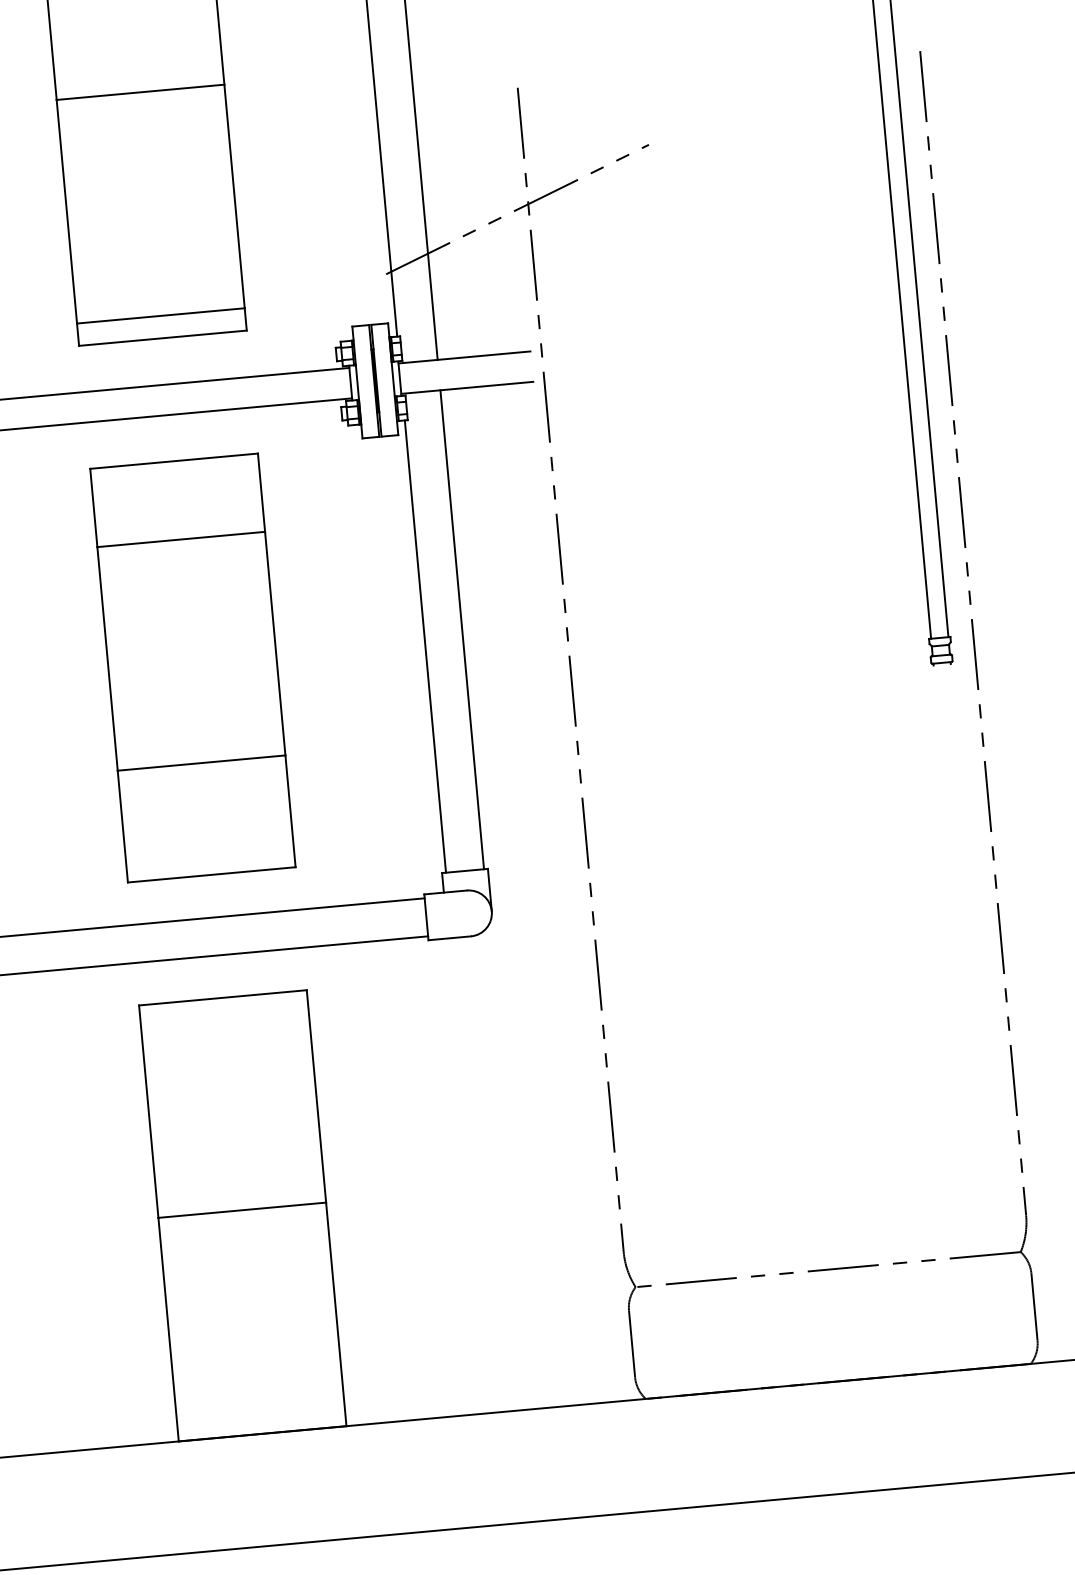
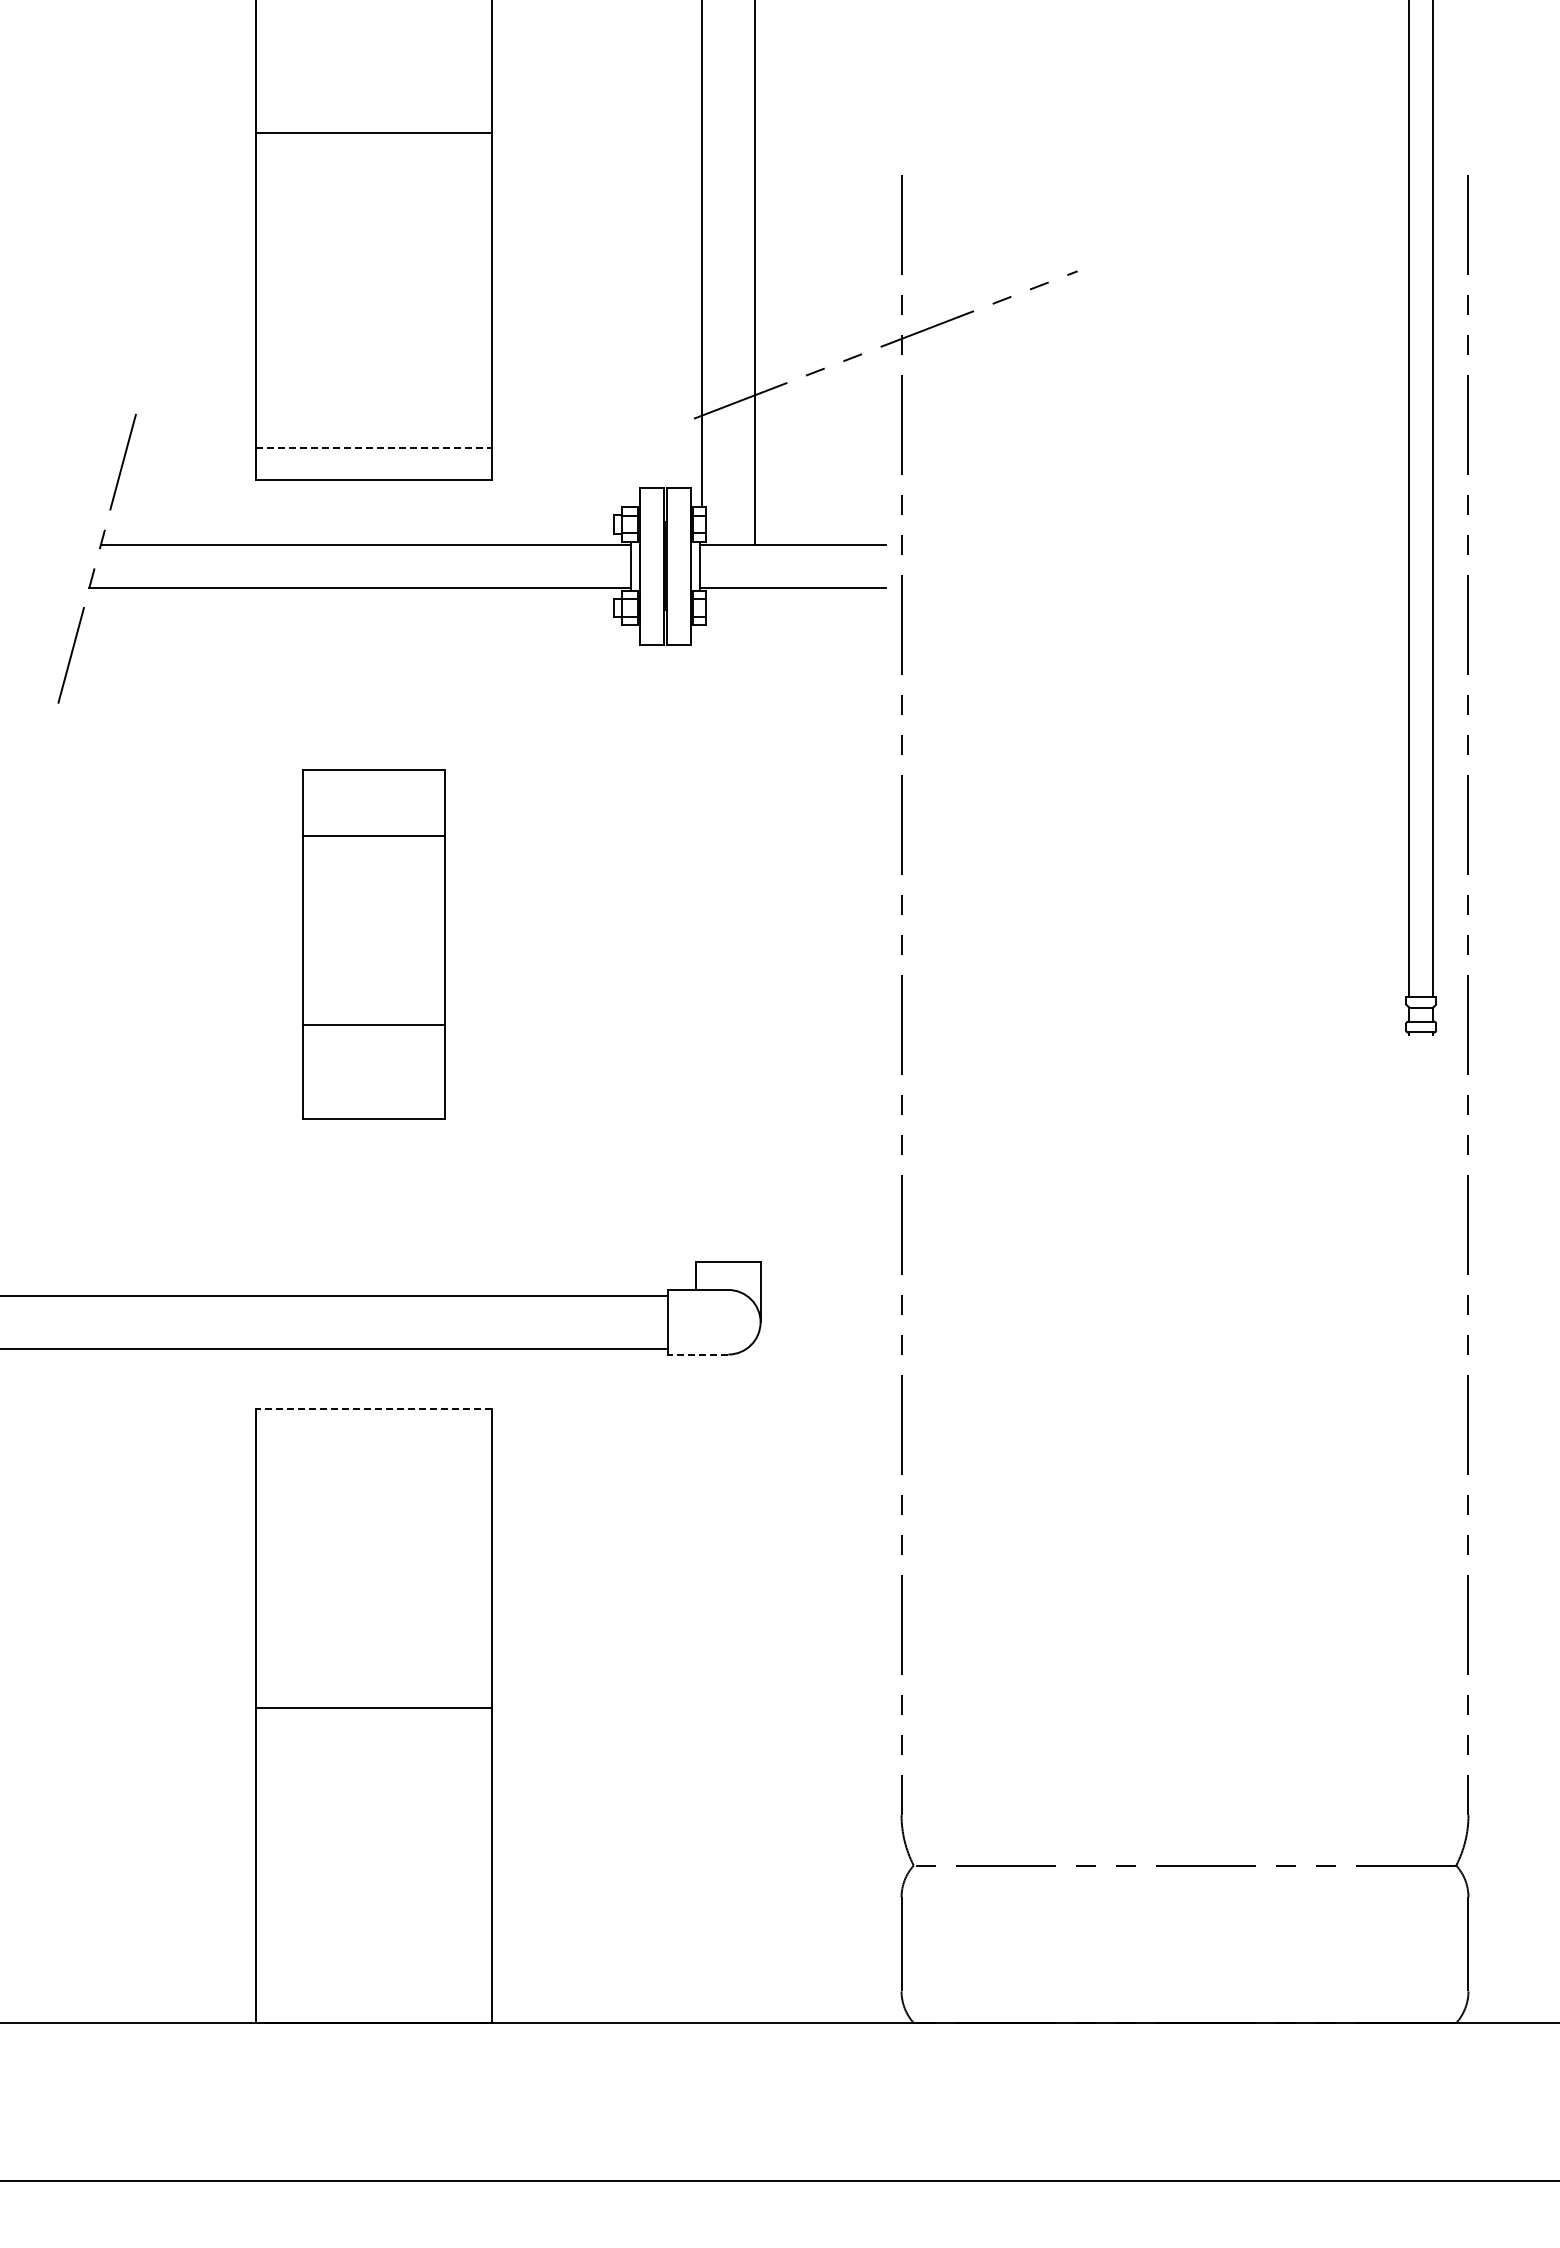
line: (161, 316) -> (374, 448), solid -> dashed
line: (462, 629) -> (755, 924), removed
line: (425, 646) -> (701, 943), removed
part: (192, 668) -> (373, 944), size x0.6
line: (449, 938) -> (698, 1354), solid -> dashed
line: (222, 997) -> (373, 1408), solid -> dashed

